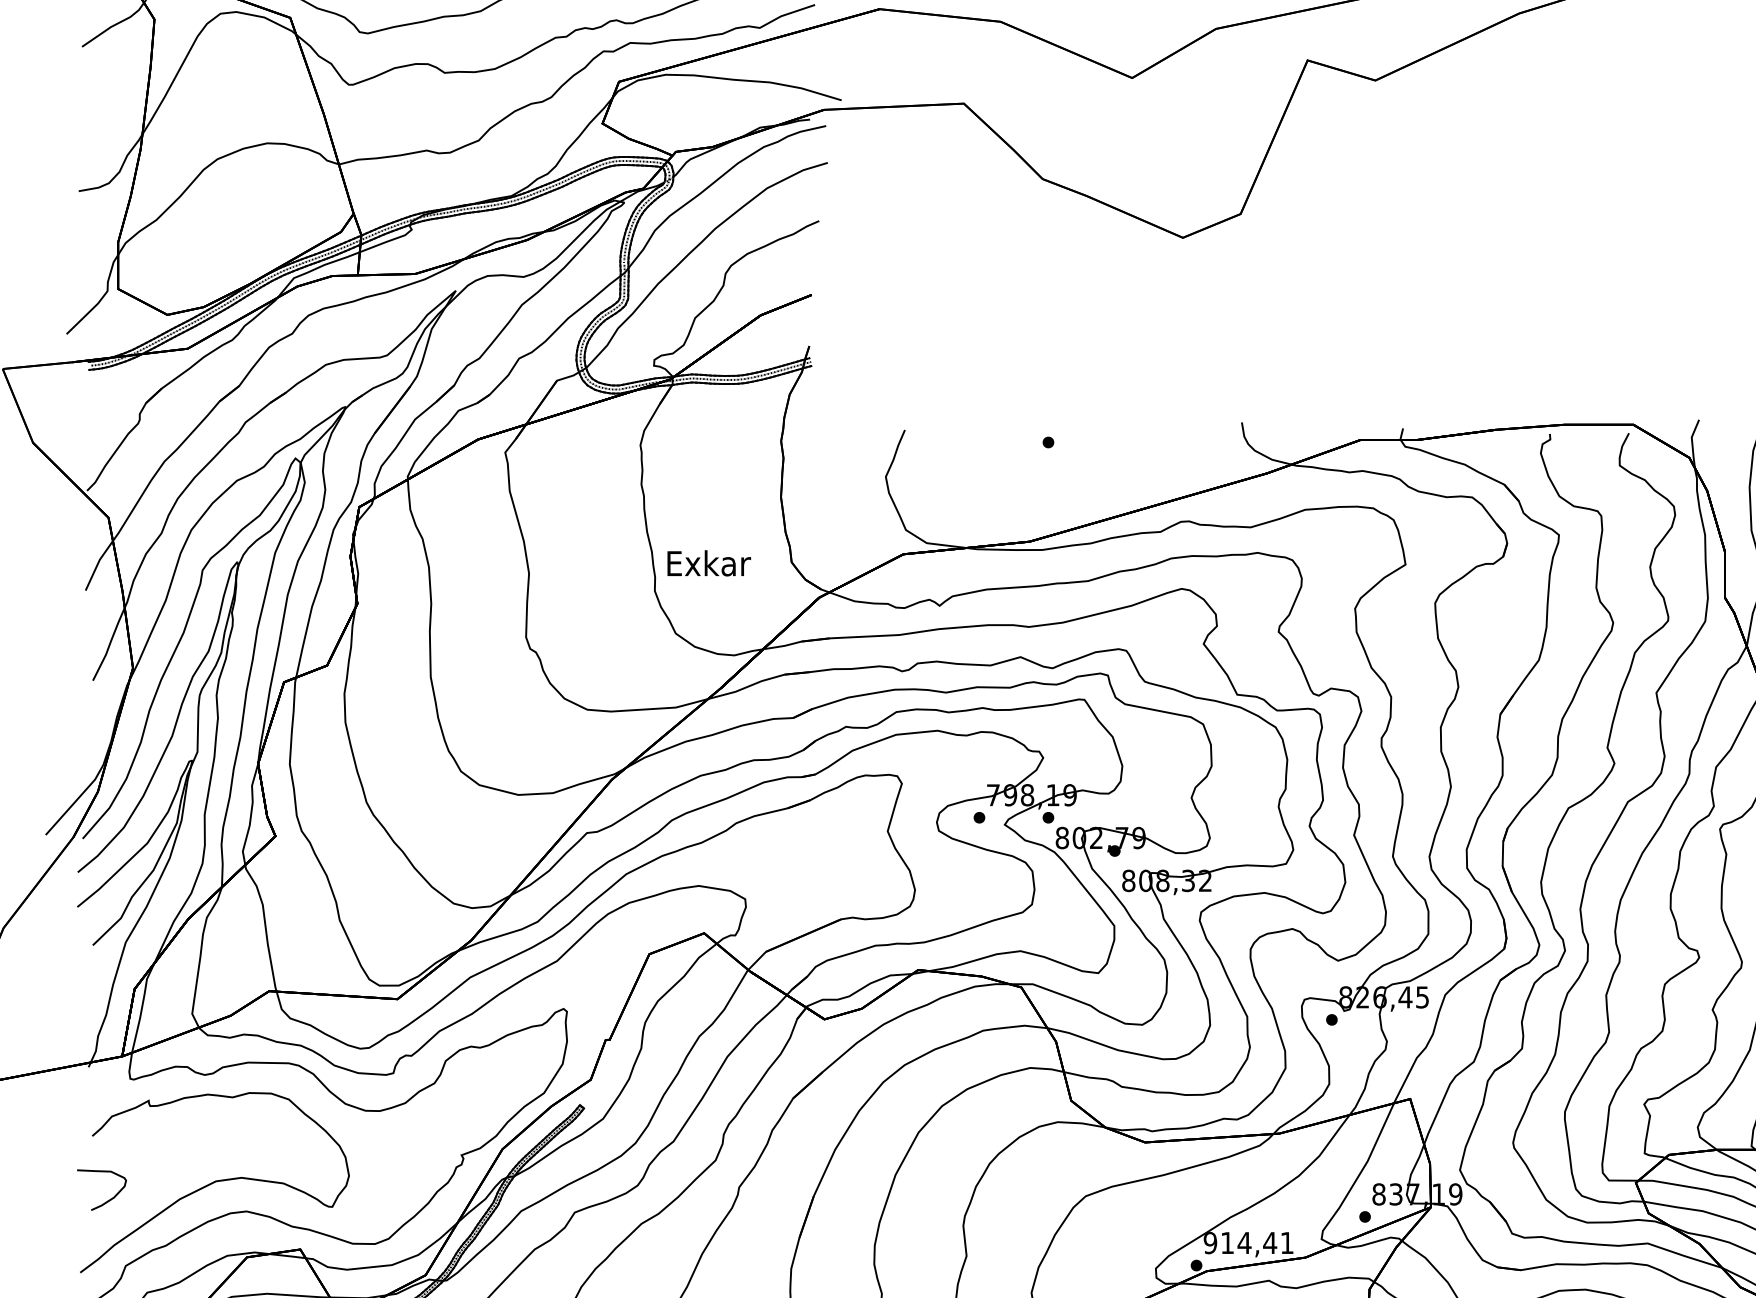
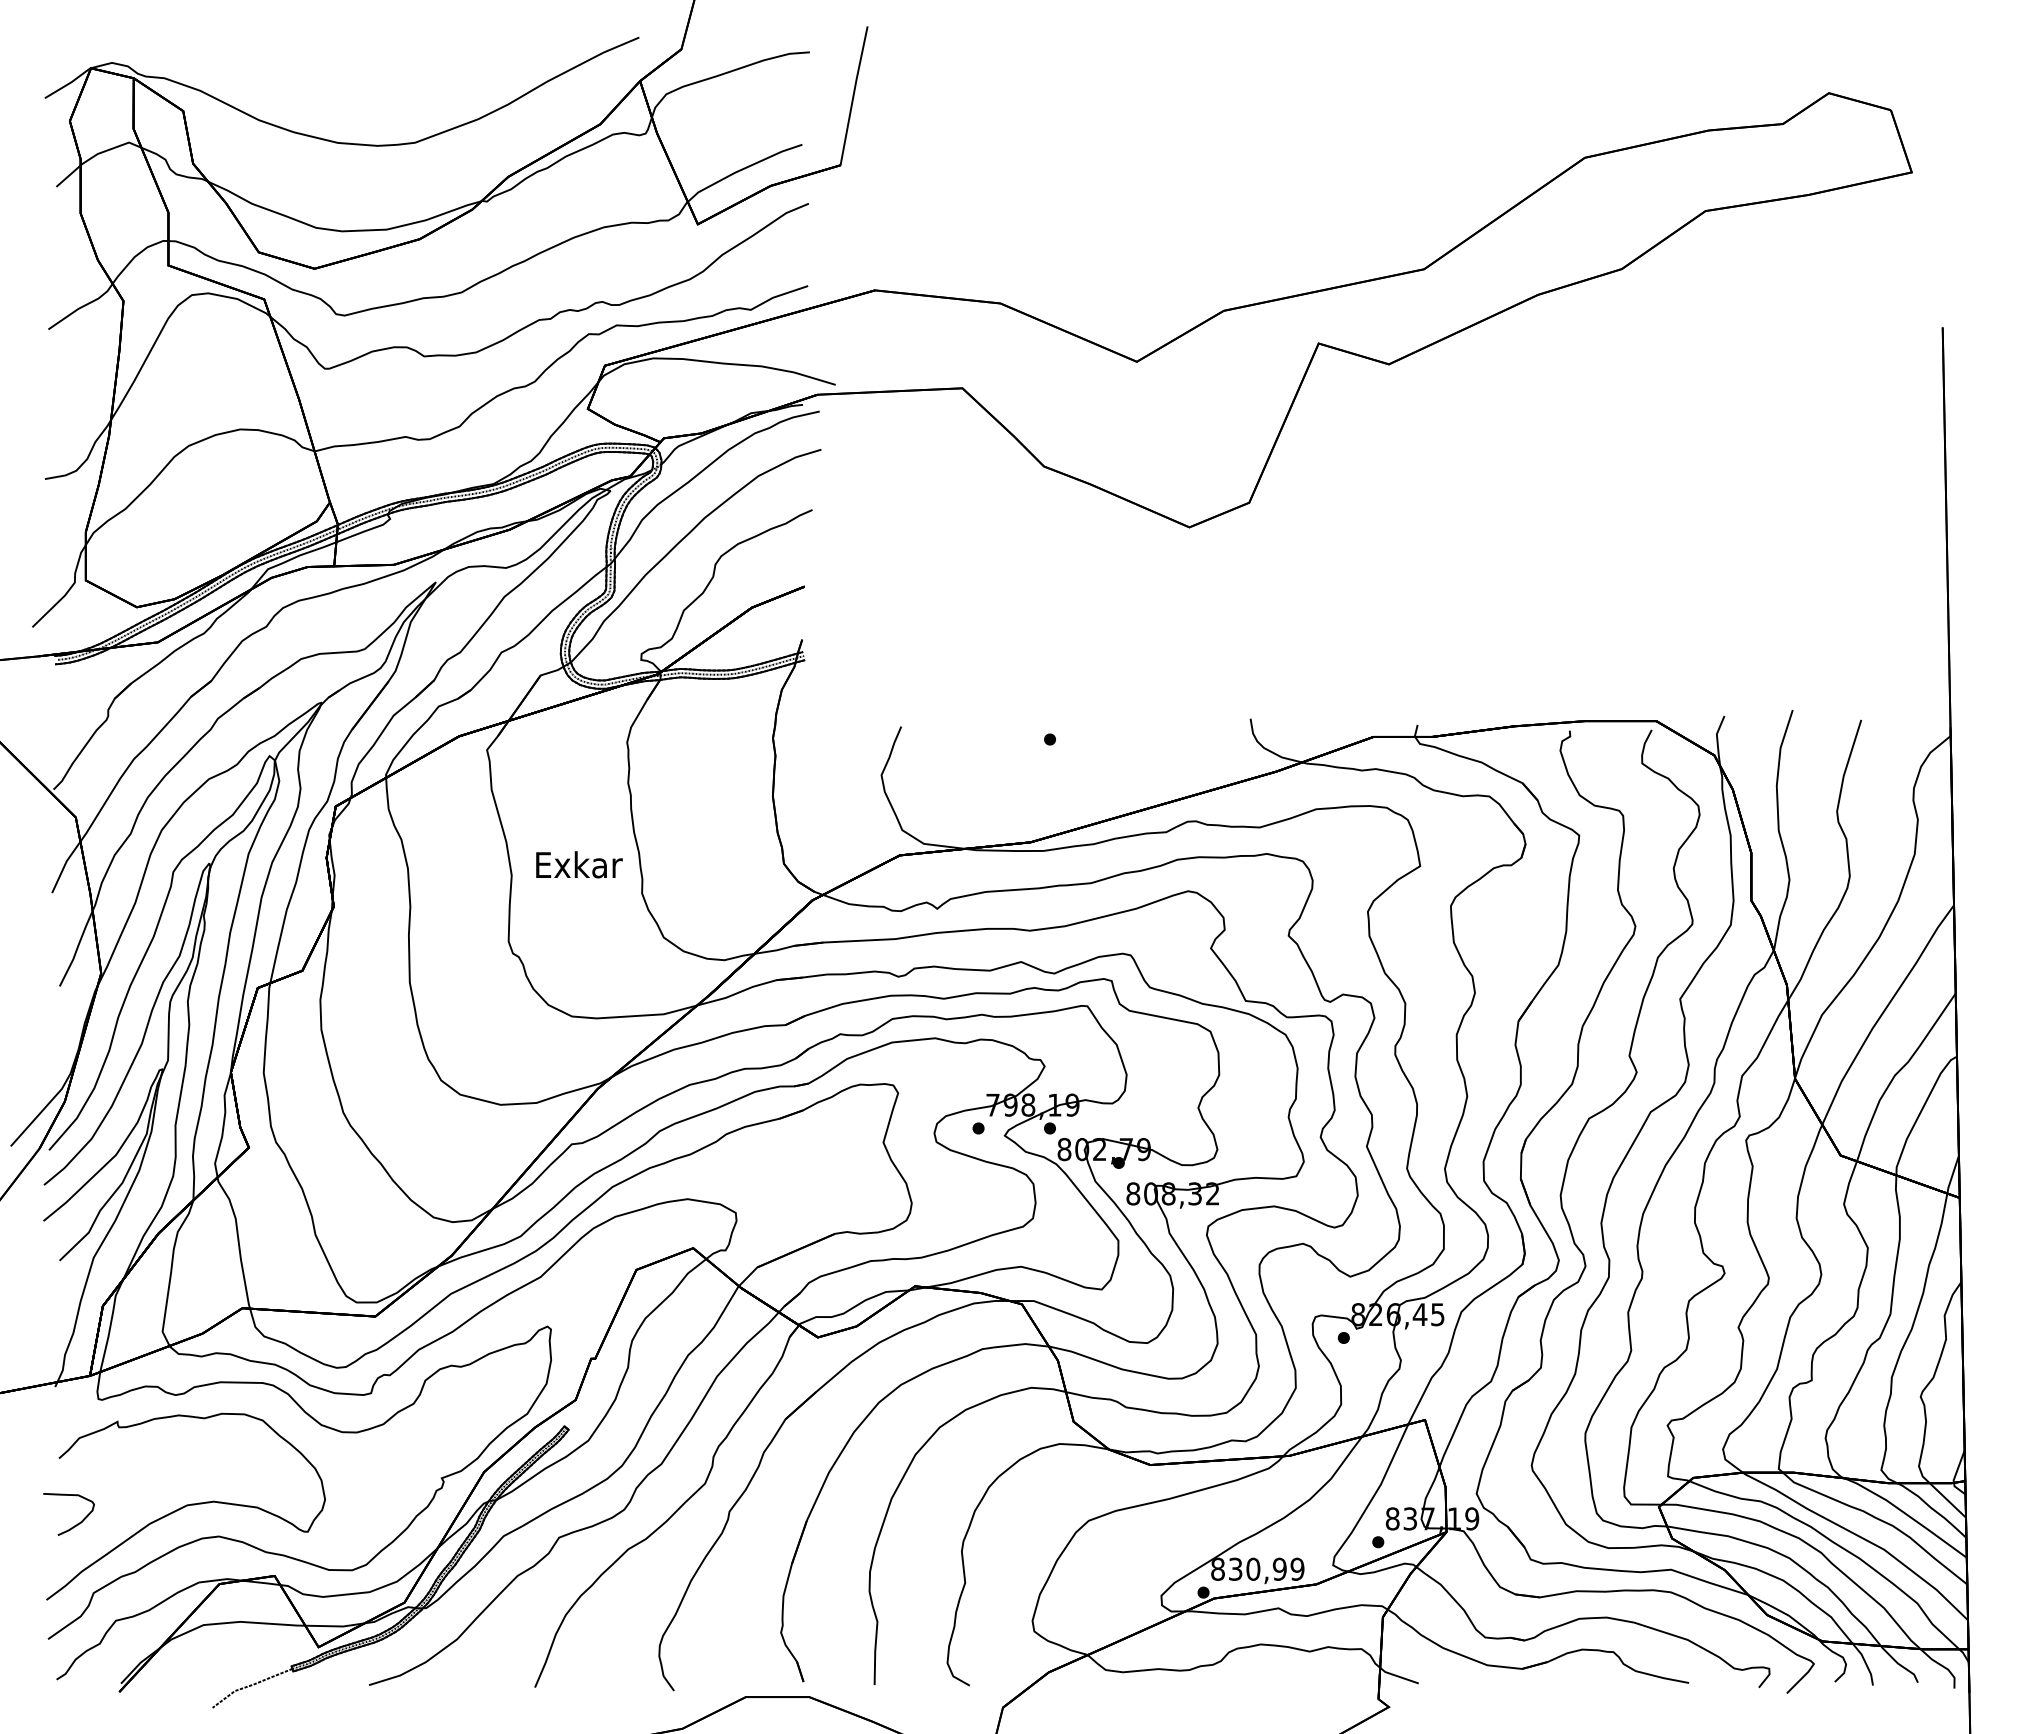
text: (709, 563) -> (579, 864), moved
text: (1248, 1242) -> (1257, 1568), 914,41 -> 830,99

